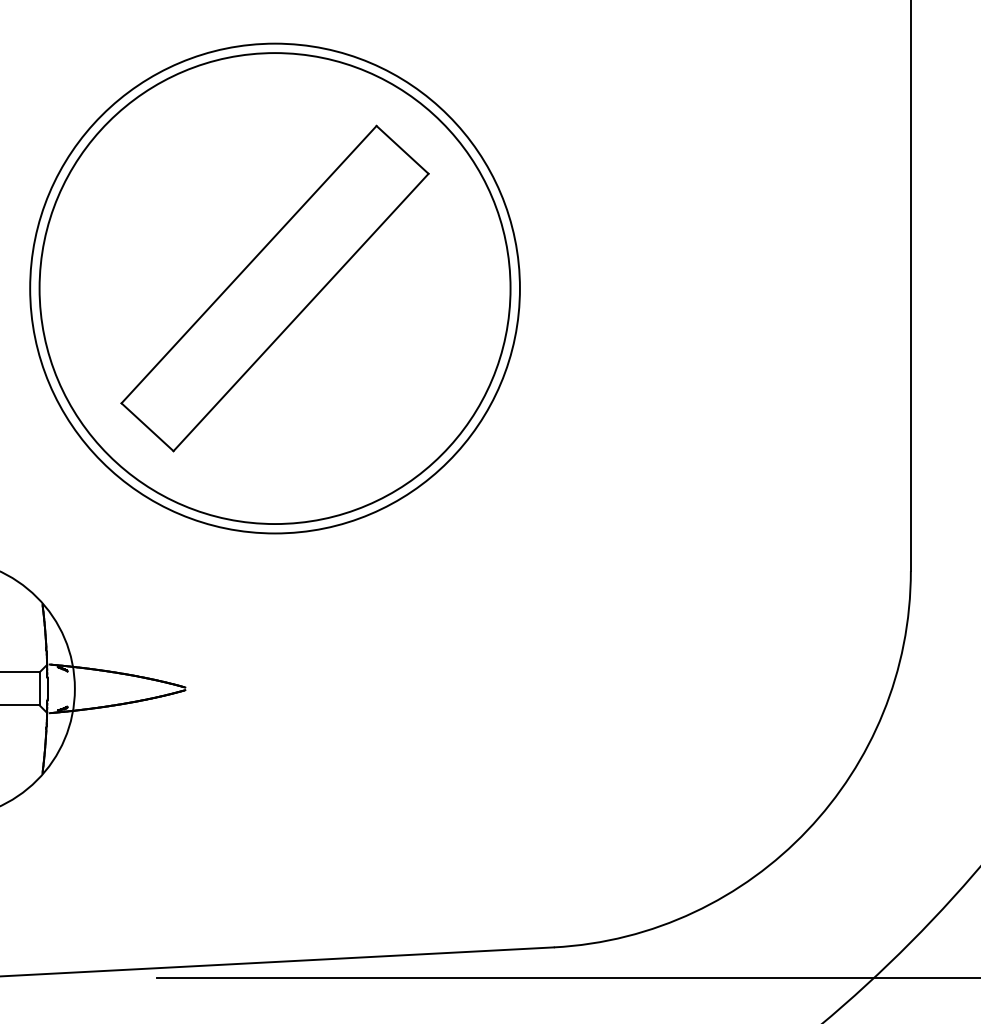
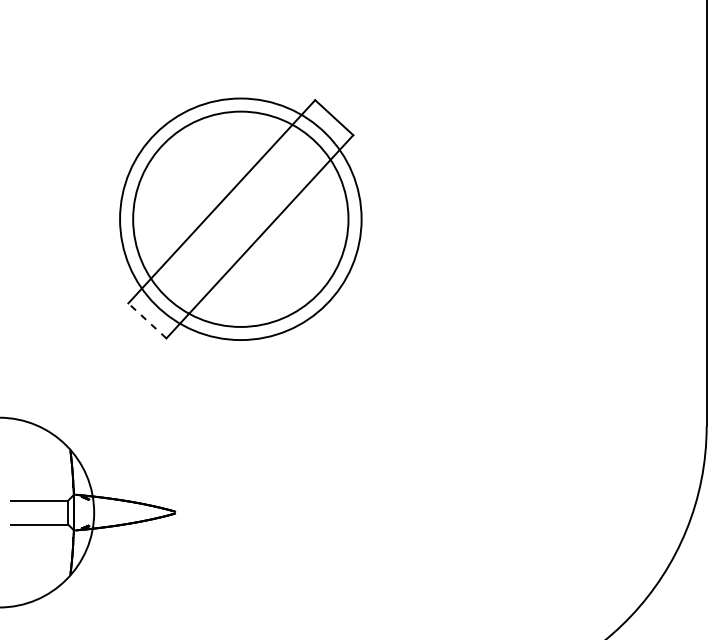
circle: (274, 288) -> (240, 219), size x0.6
circle: (274, 288) -> (240, 219), size x0.7
line: (147, 426) -> (147, 320), solid -> dashed

